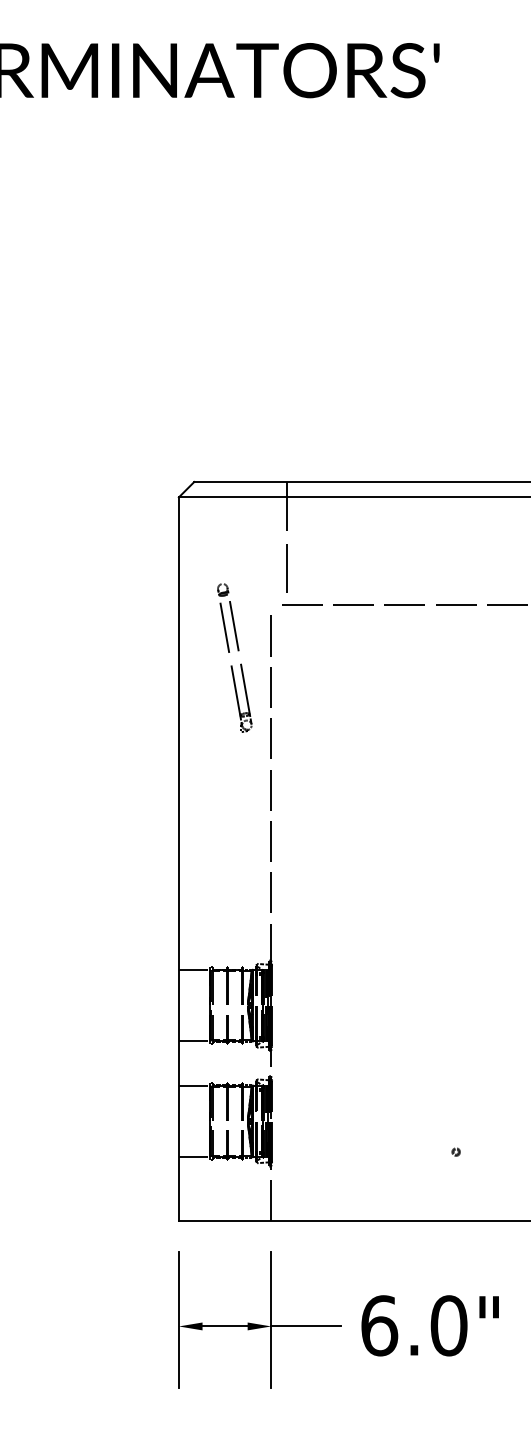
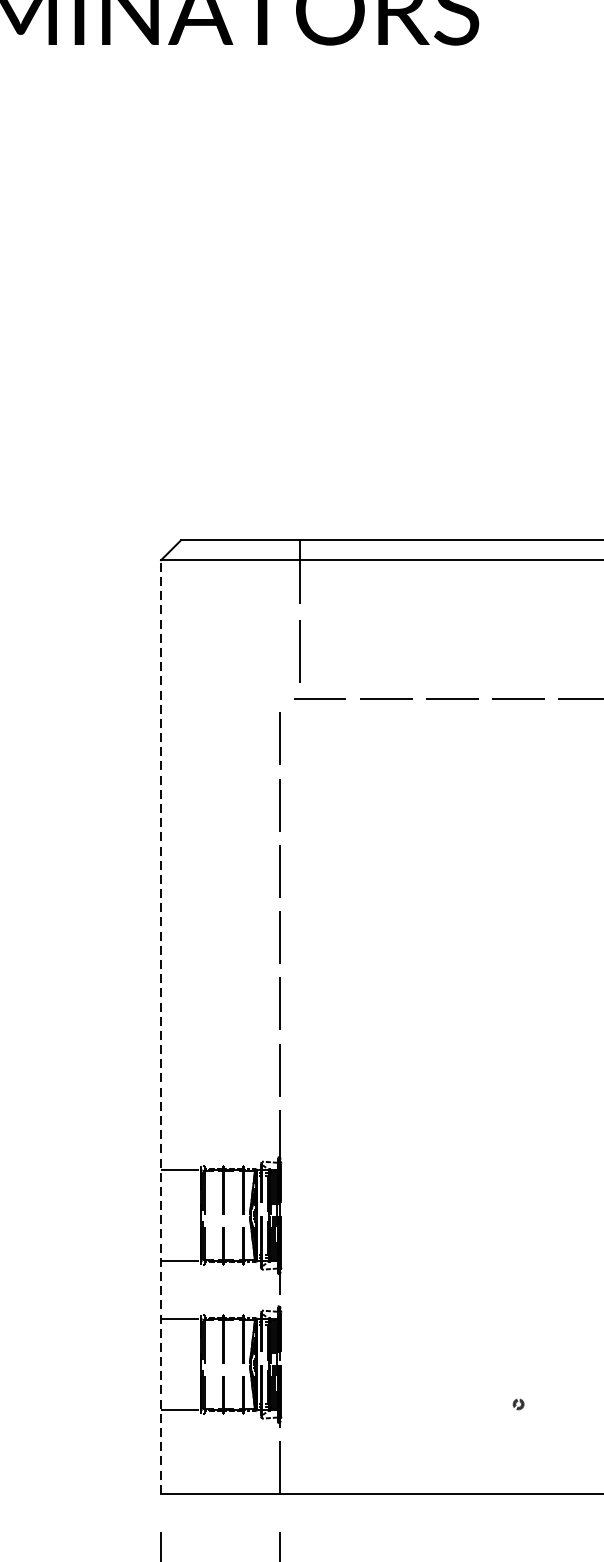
part: (229, 652) -> (226, 760), removed
line: (178, 858) -> (160, 1025), solid -> dashed

